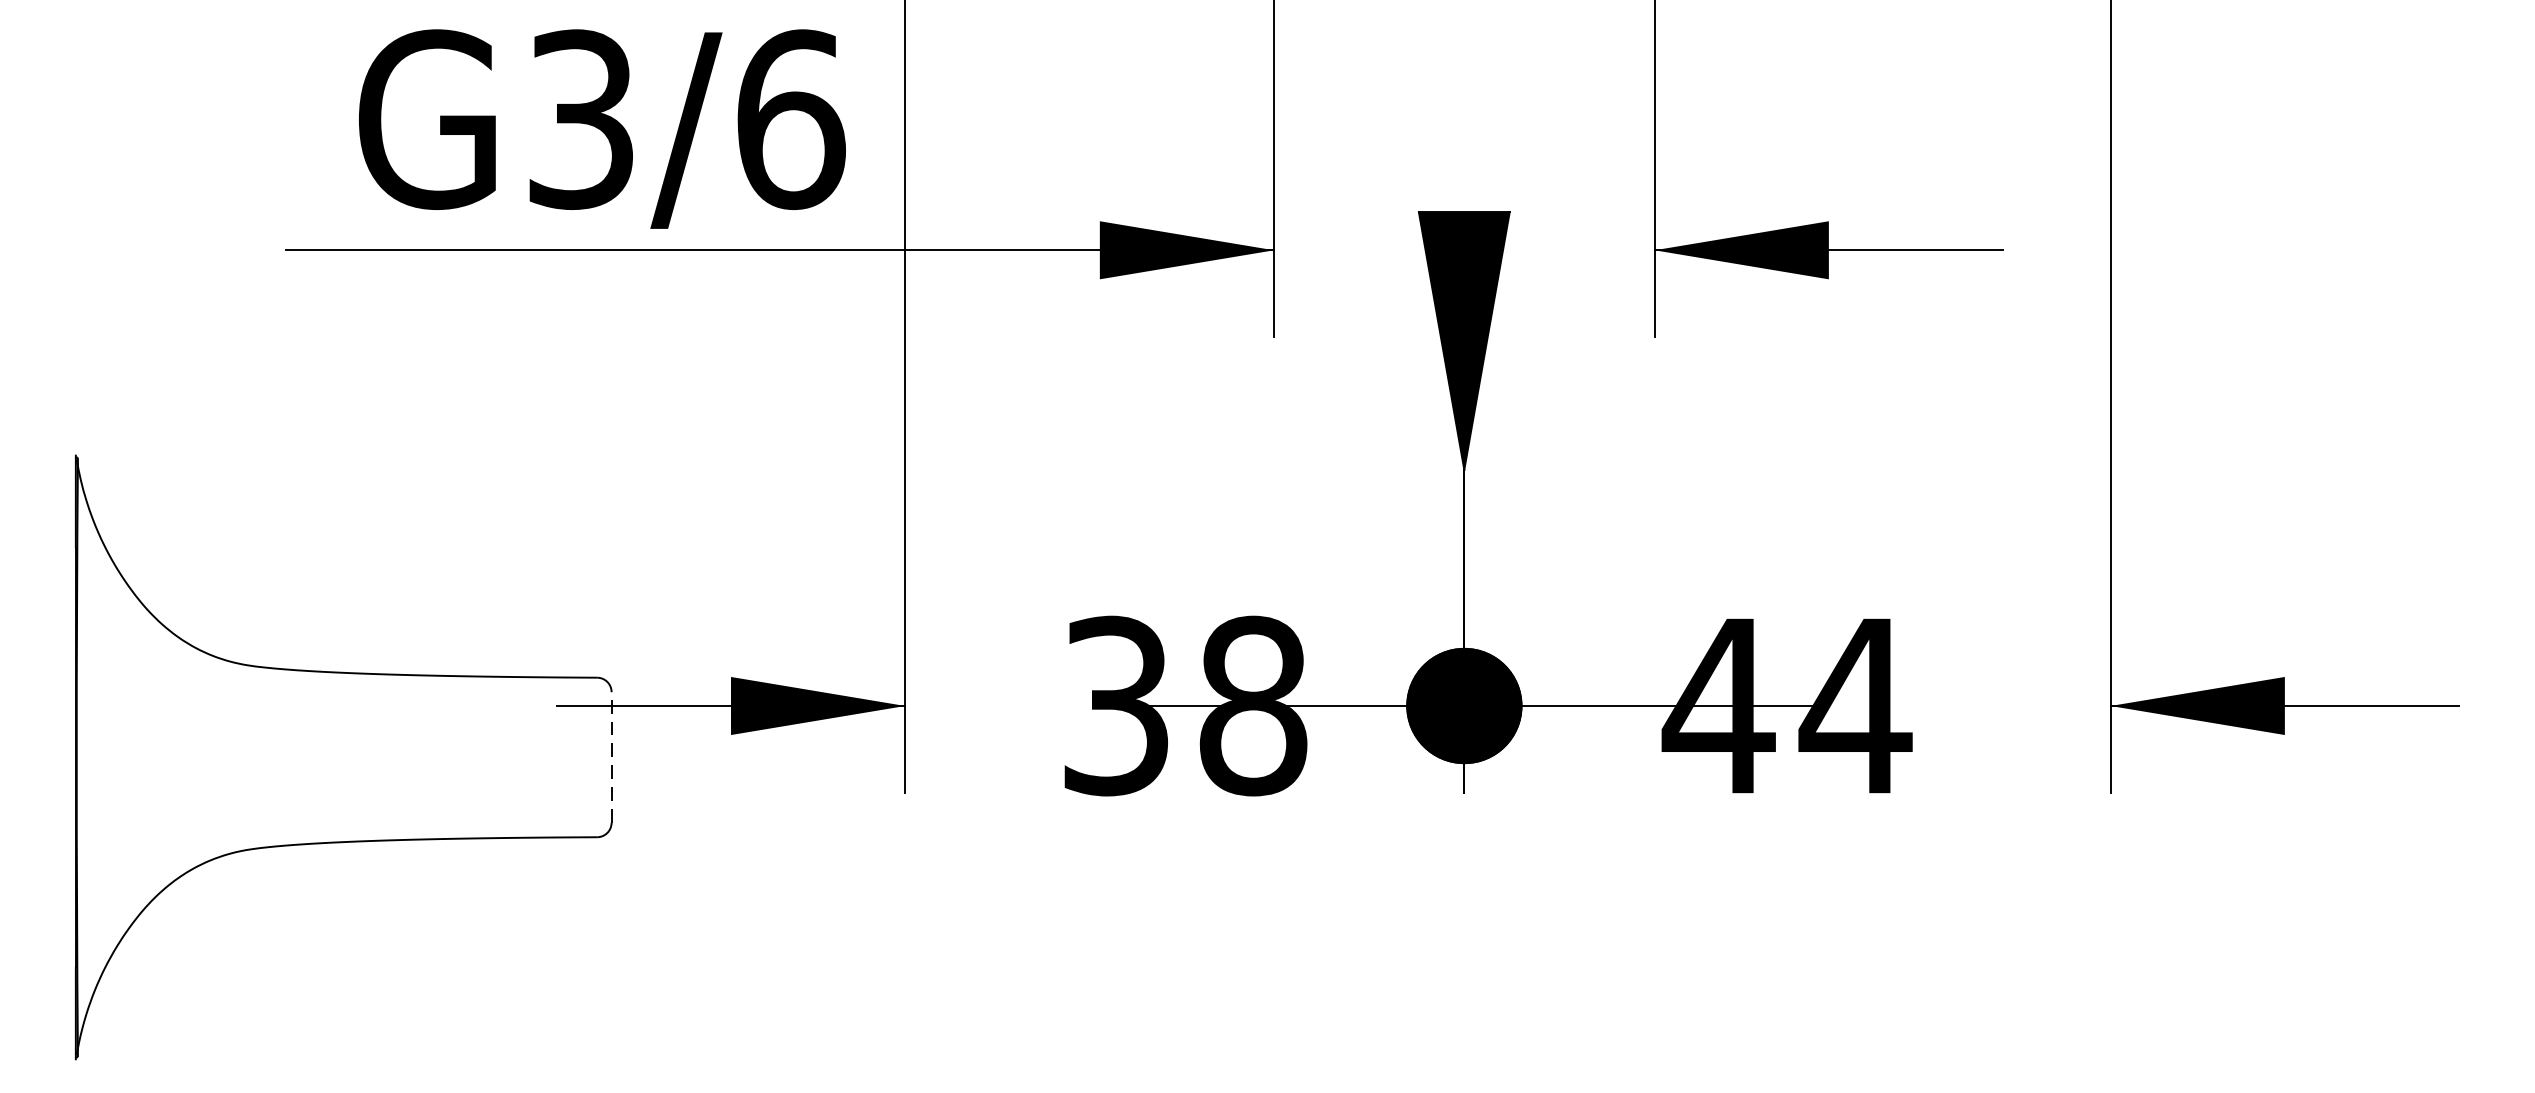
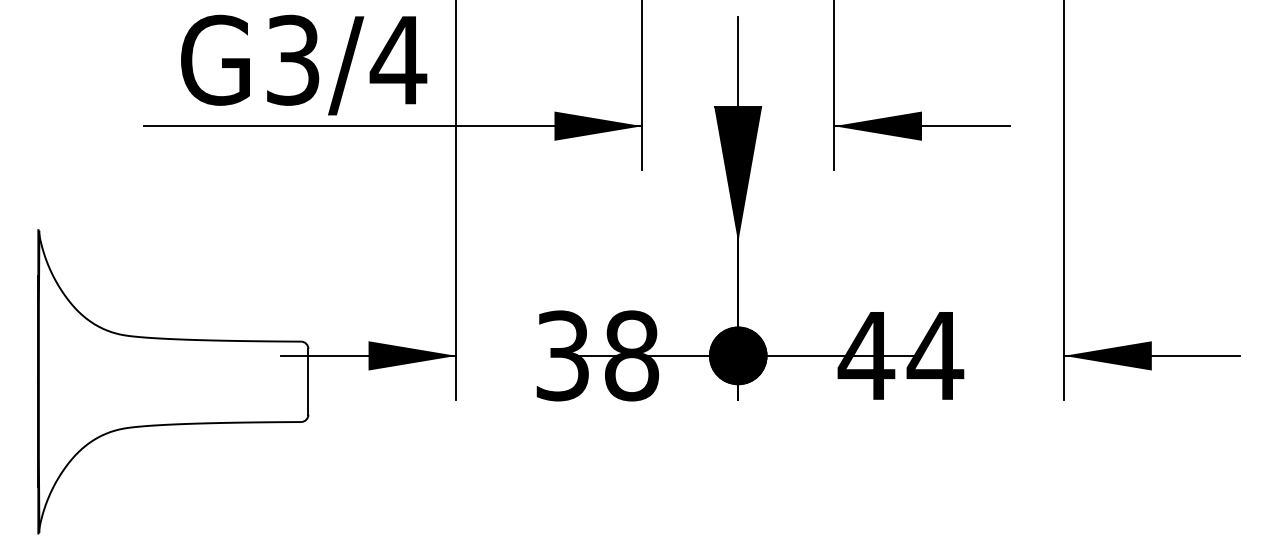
text: (790, 117) -> (398, 59), G3/6 -> G3/4
line: (1464, 123) -> (738, 62), added
line: (611, 756) -> (308, 381), dashed -> solid

